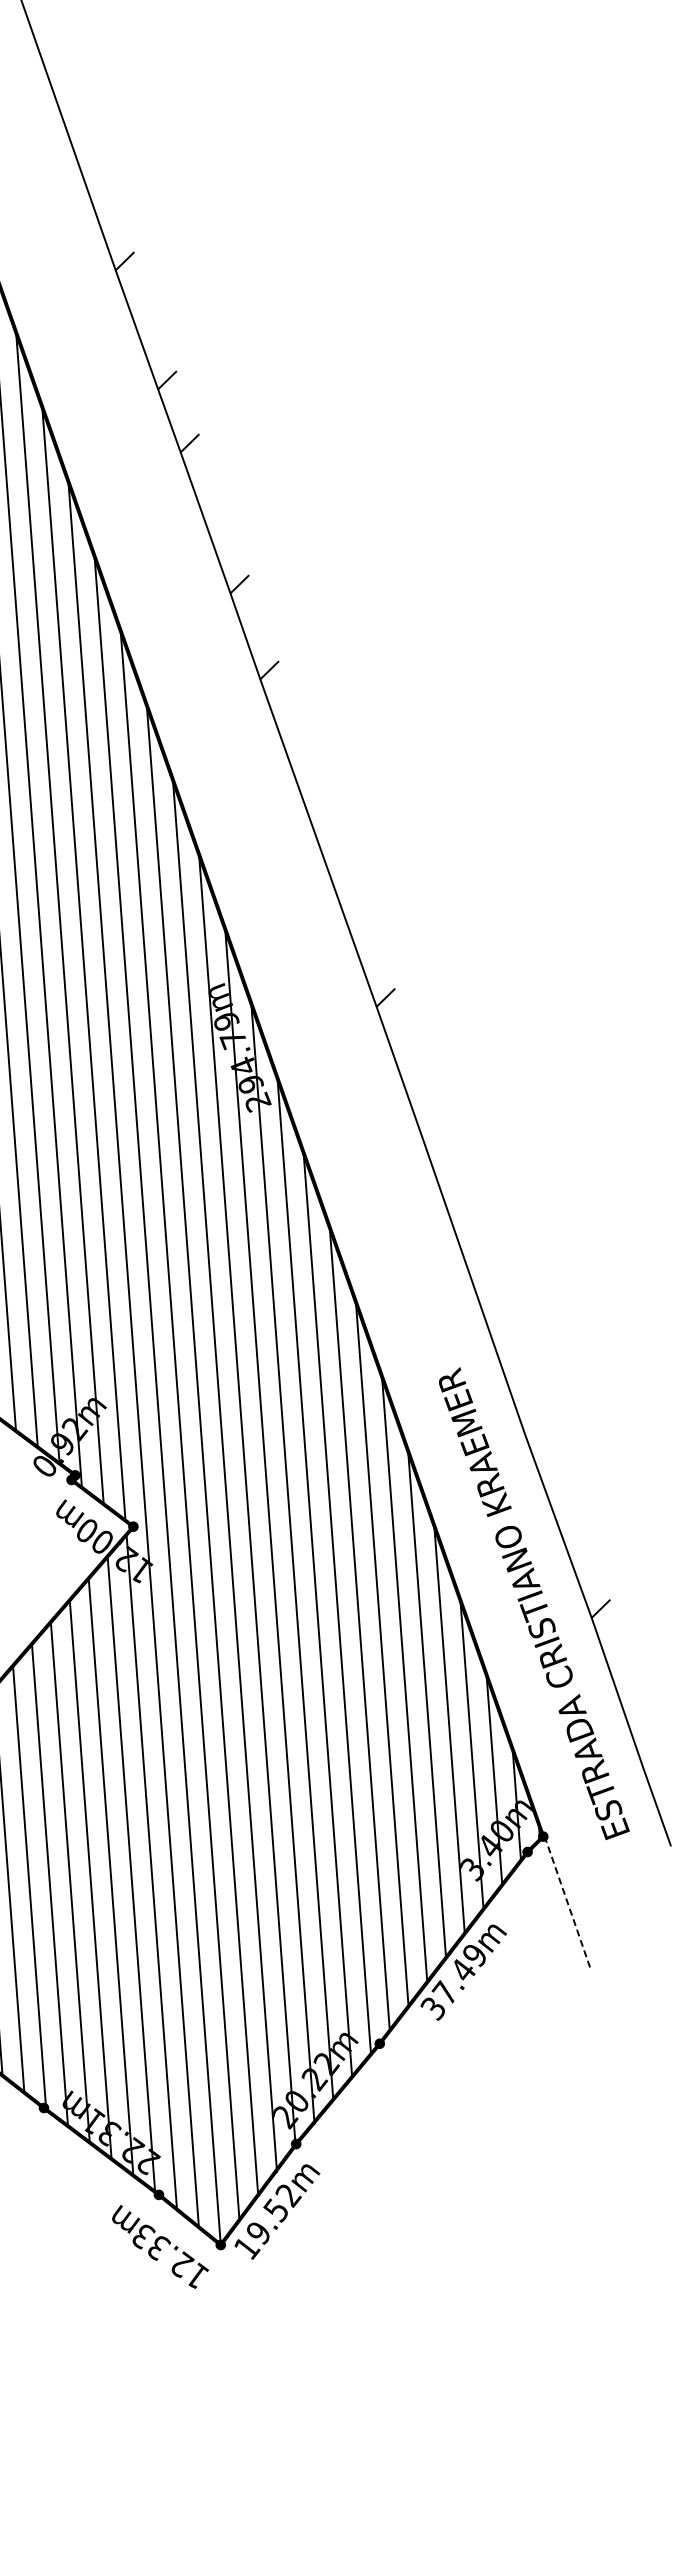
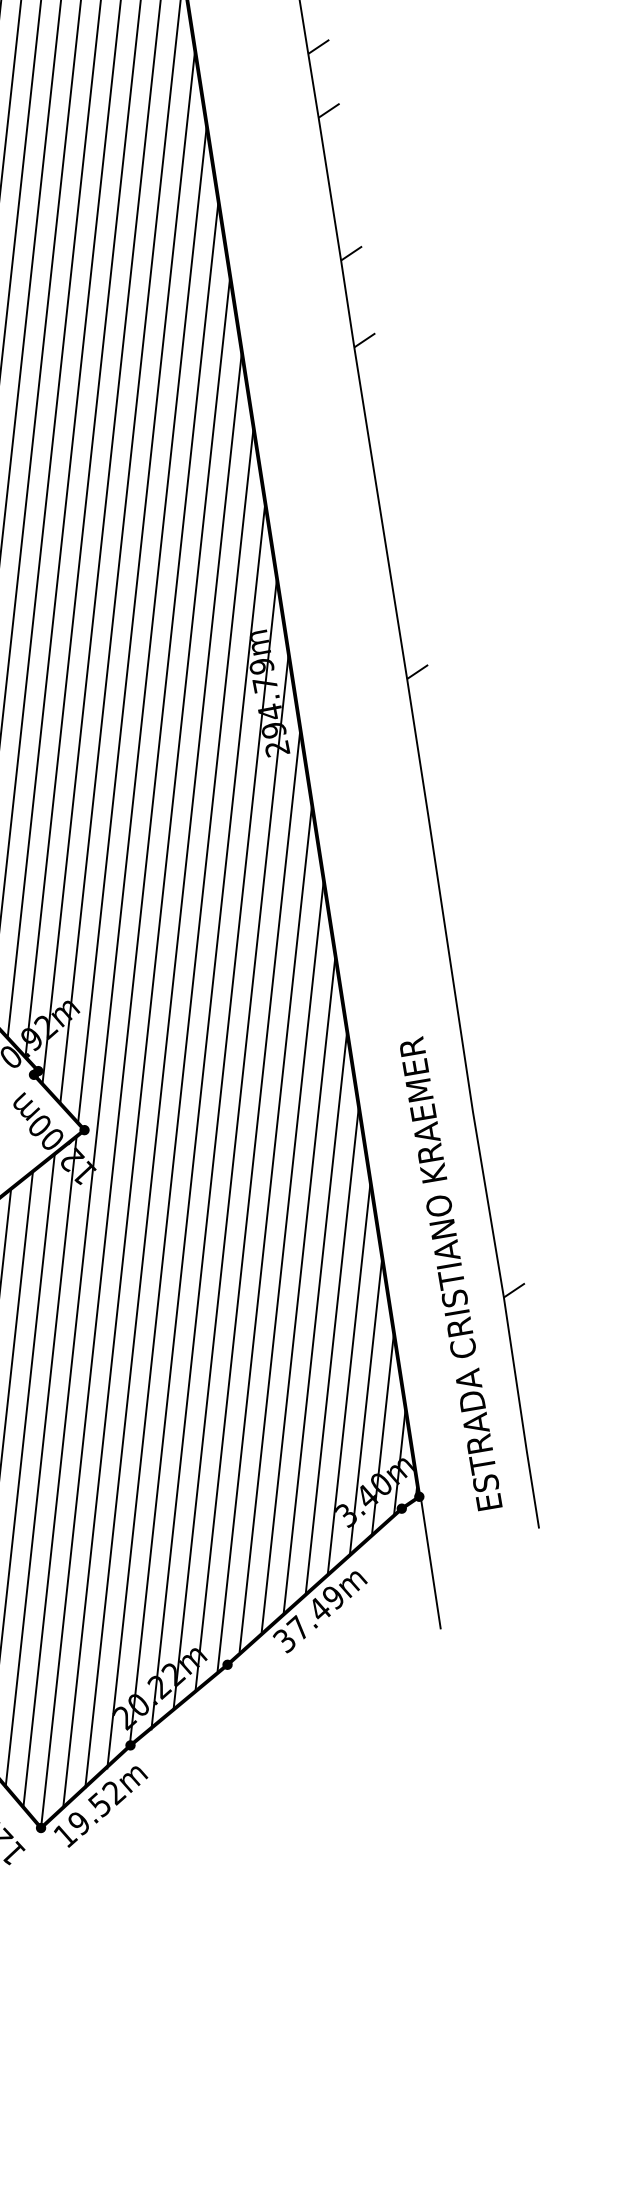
line: (567, 1901) -> (430, 1562), dashed -> solid

